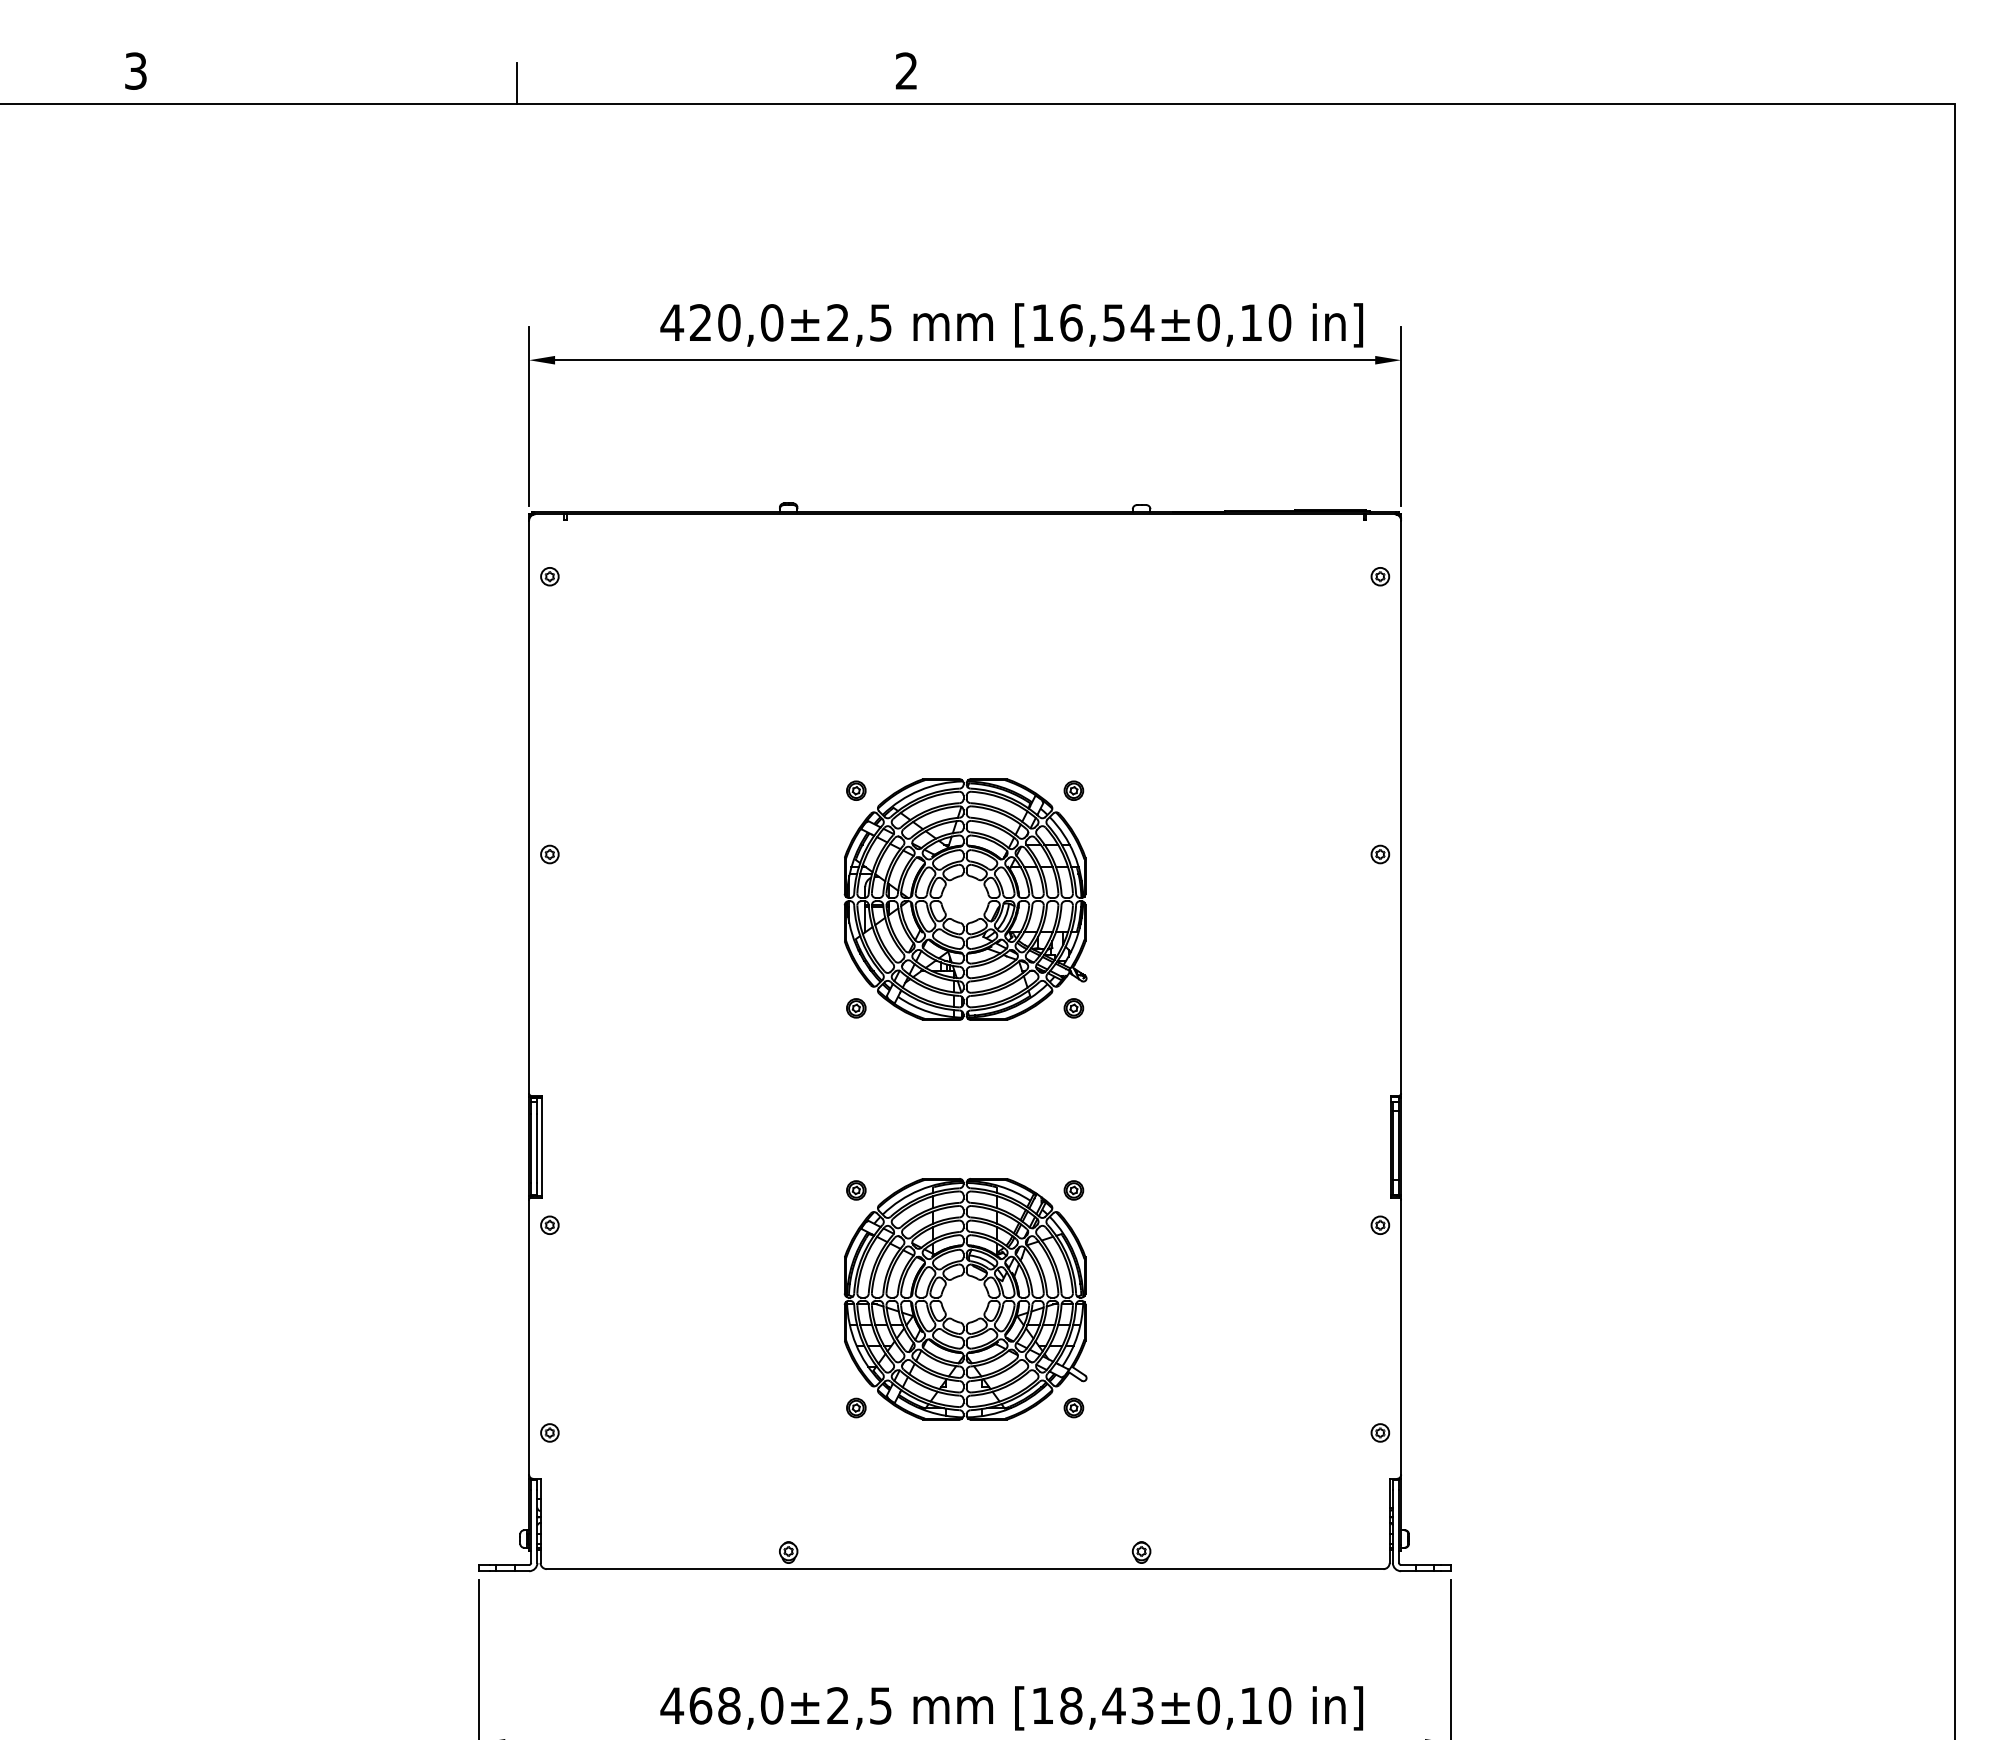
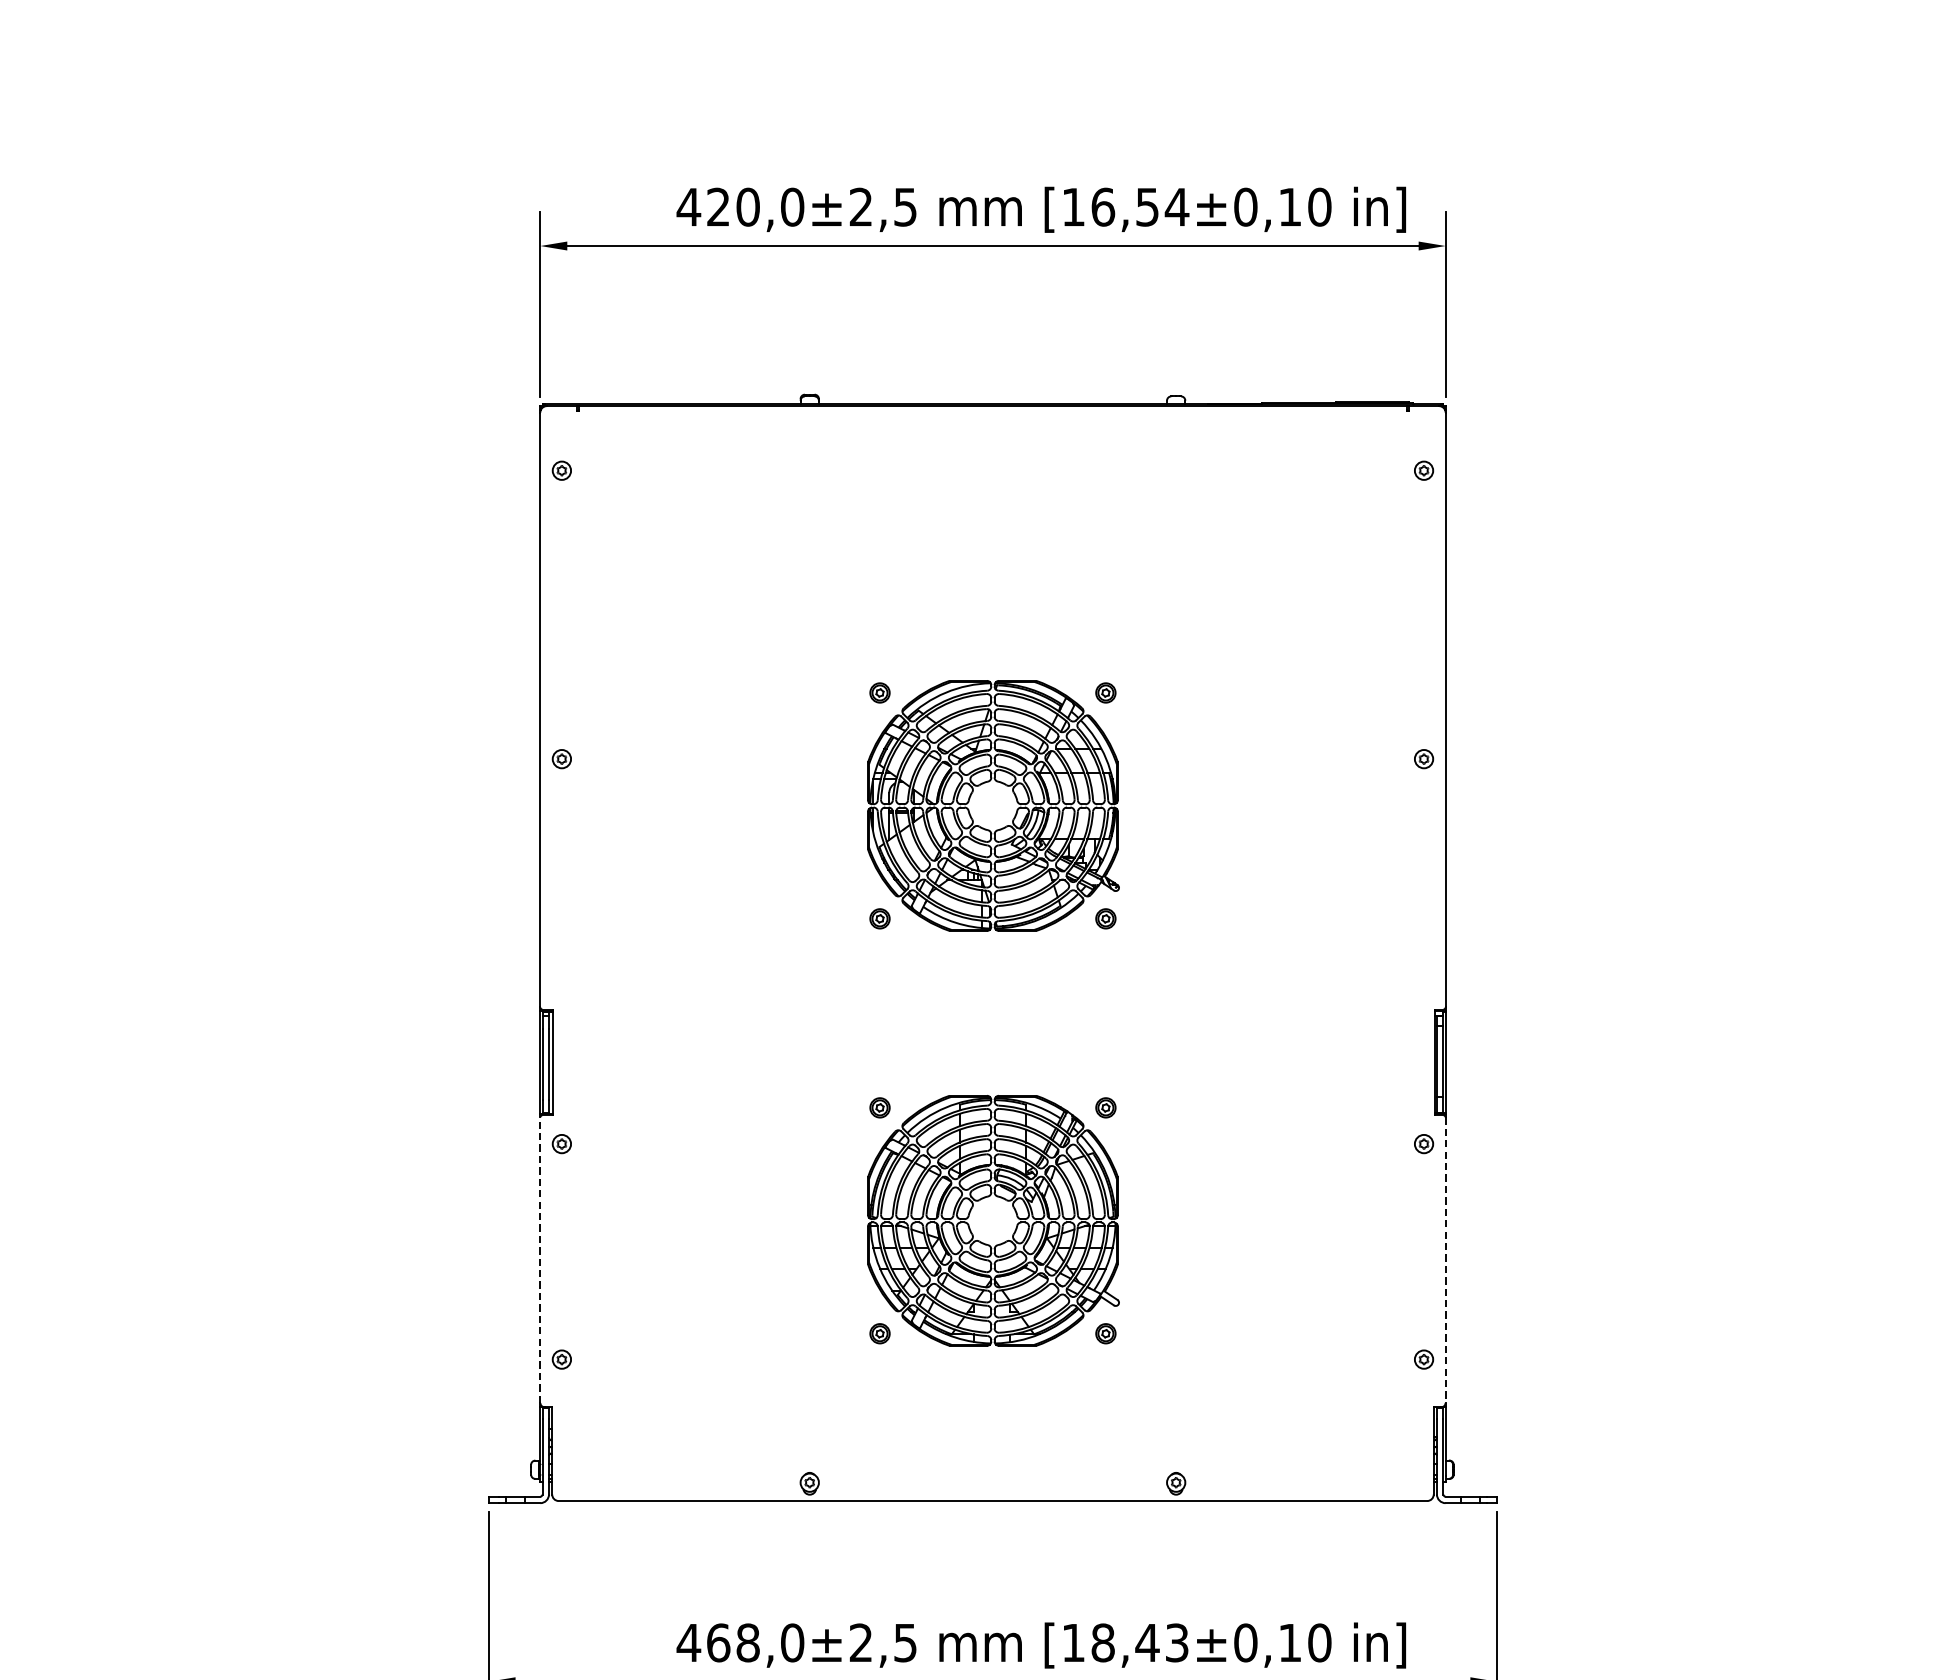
line: (529, 1337) -> (540, 1260), solid -> dashed
line: (1401, 1337) -> (1445, 1260), solid -> dashed

